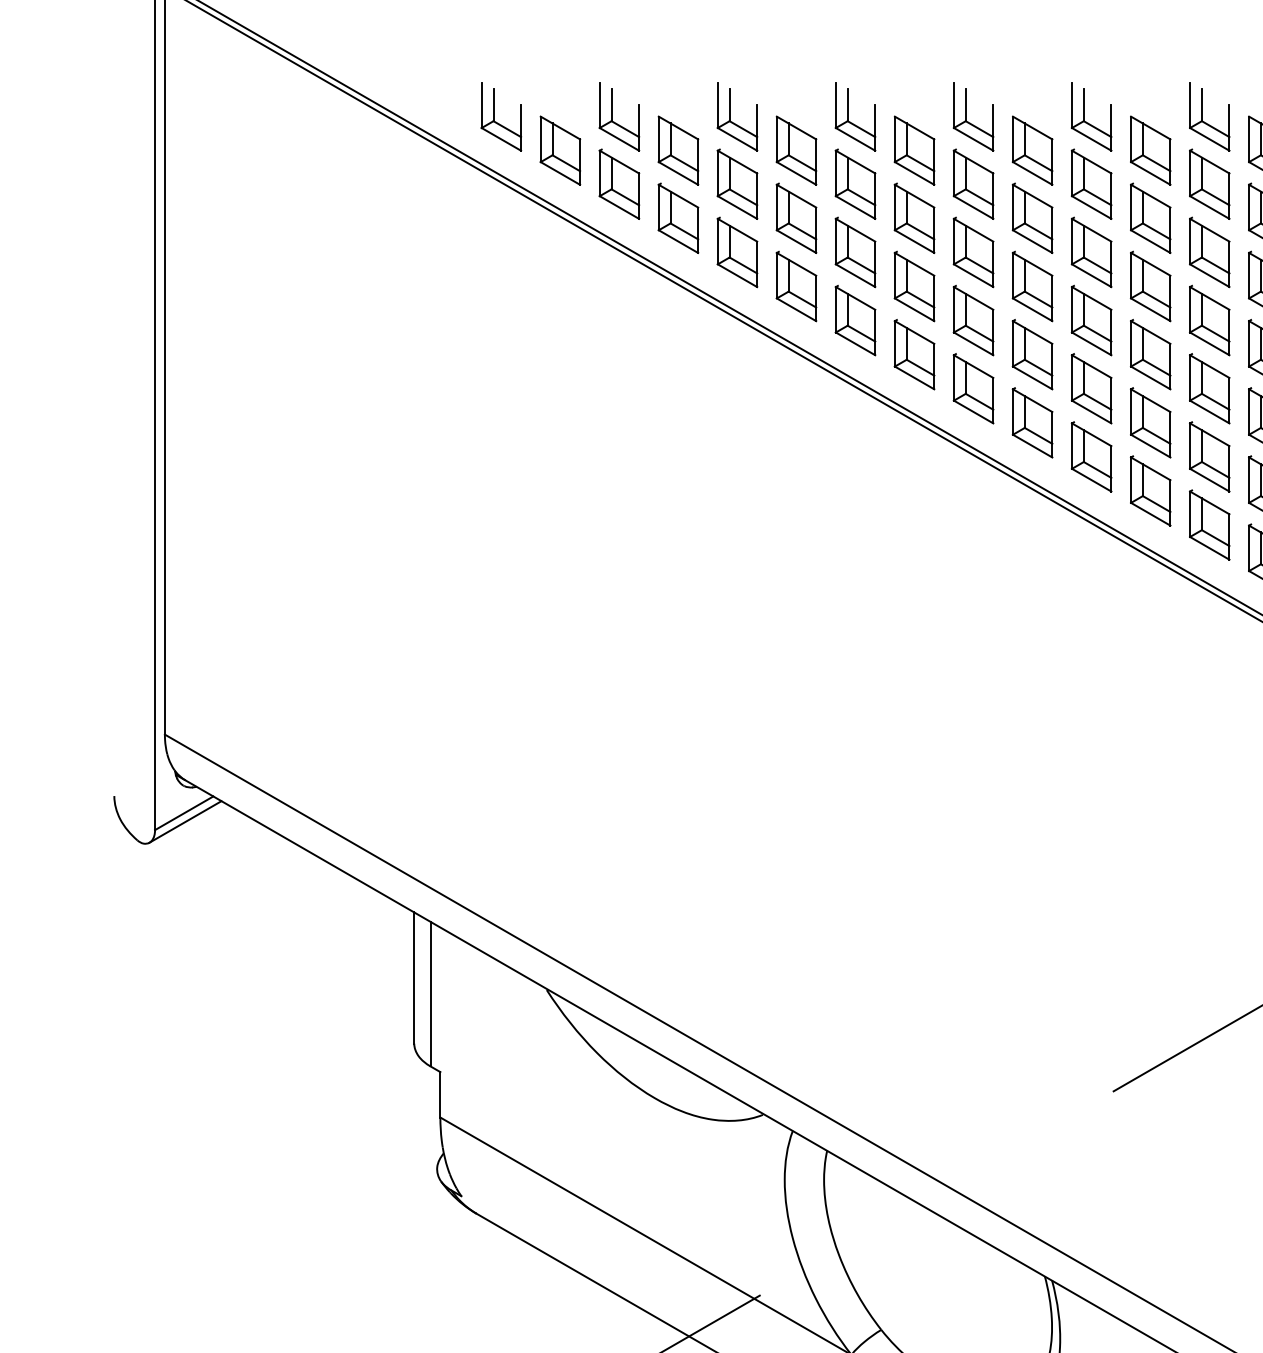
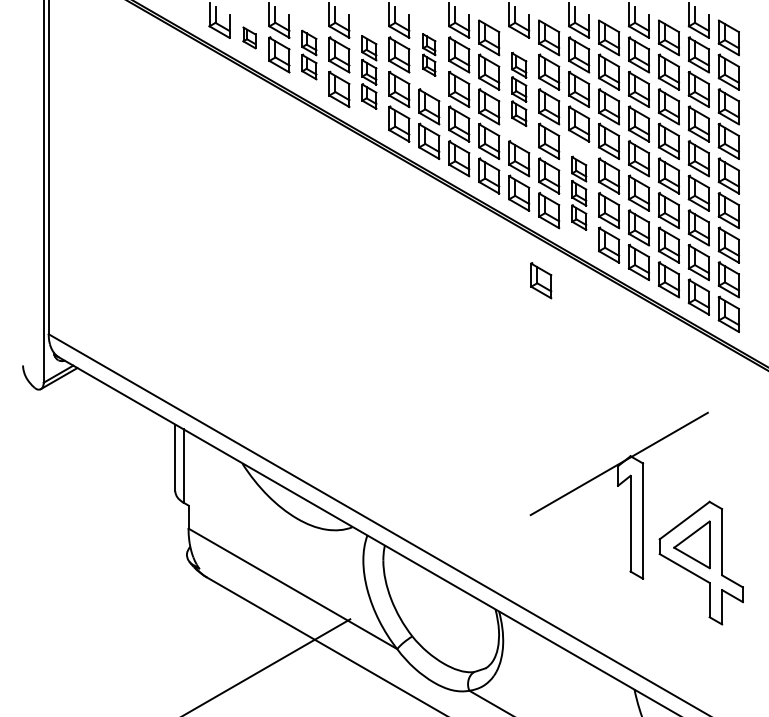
part: (560, 149) -> (249, 37), size x0.6
part: (678, 183) -> (309, 54), size x0.7
part: (915, 183) -> (429, 54), size x0.6
part: (796, 218) -> (369, 72), size x0.7
part: (1092, 252) -> (519, 89), size x0.7
part: (1210, 457) -> (579, 193), size x0.7
part: (1135, 628) -> (541, 280), added

